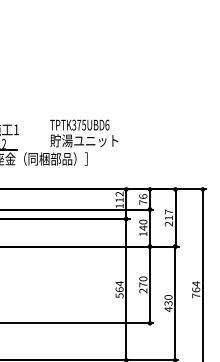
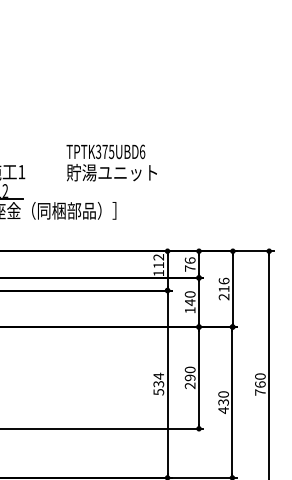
text: (83, 133) -> (111, 162), moved
text: (168, 211) -> (223, 280), 217 -> 216
text: (196, 283) -> (260, 376), 764 -> 760
text: (142, 284) -> (189, 377), 270 -> 290
text: (119, 289) -> (158, 383), 564 -> 534

